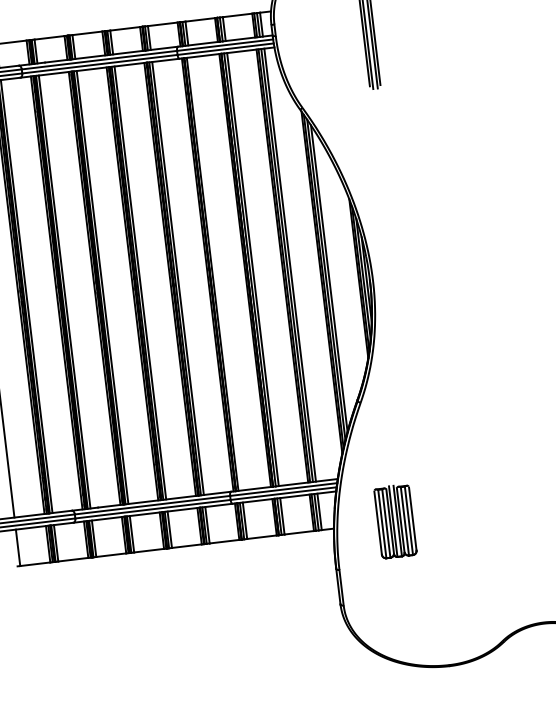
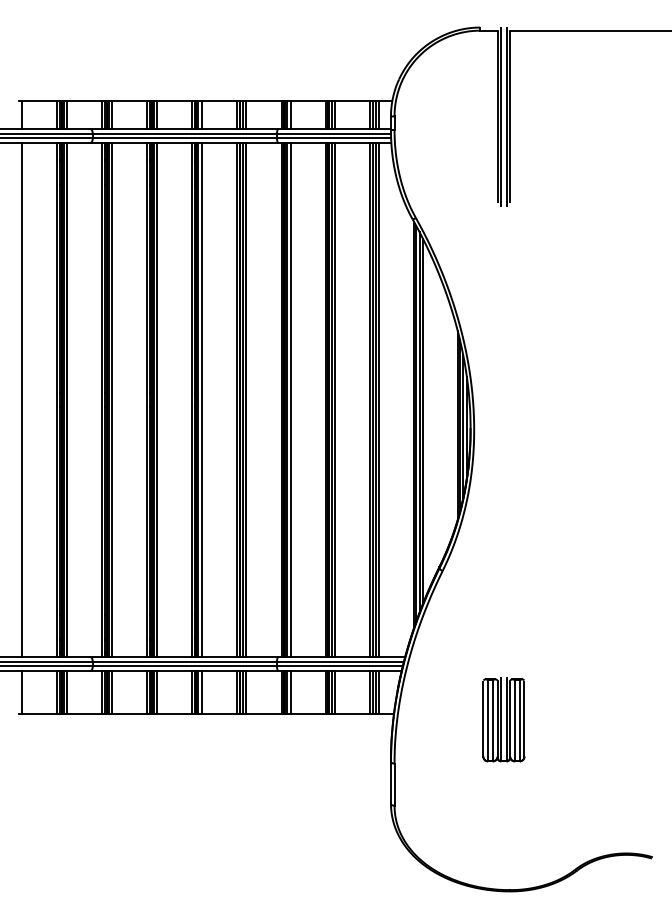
line: (215, 273) -> (290, 399), added
part: (395, 521) -> (503, 719), moved

